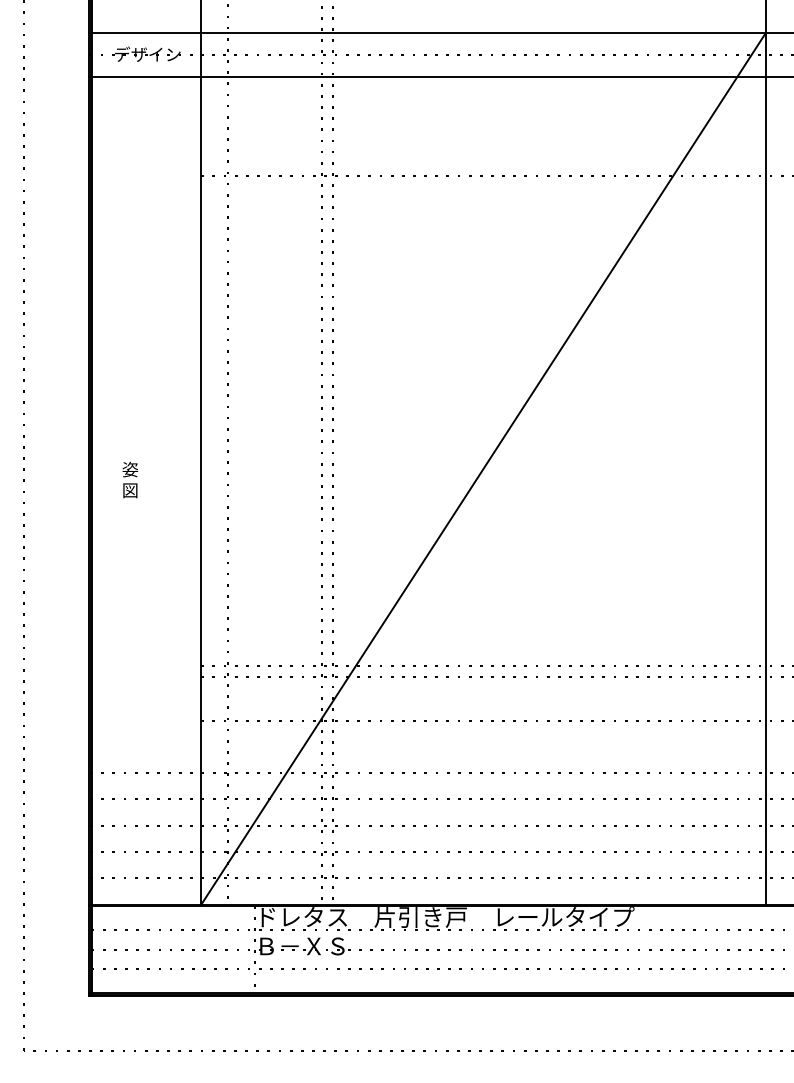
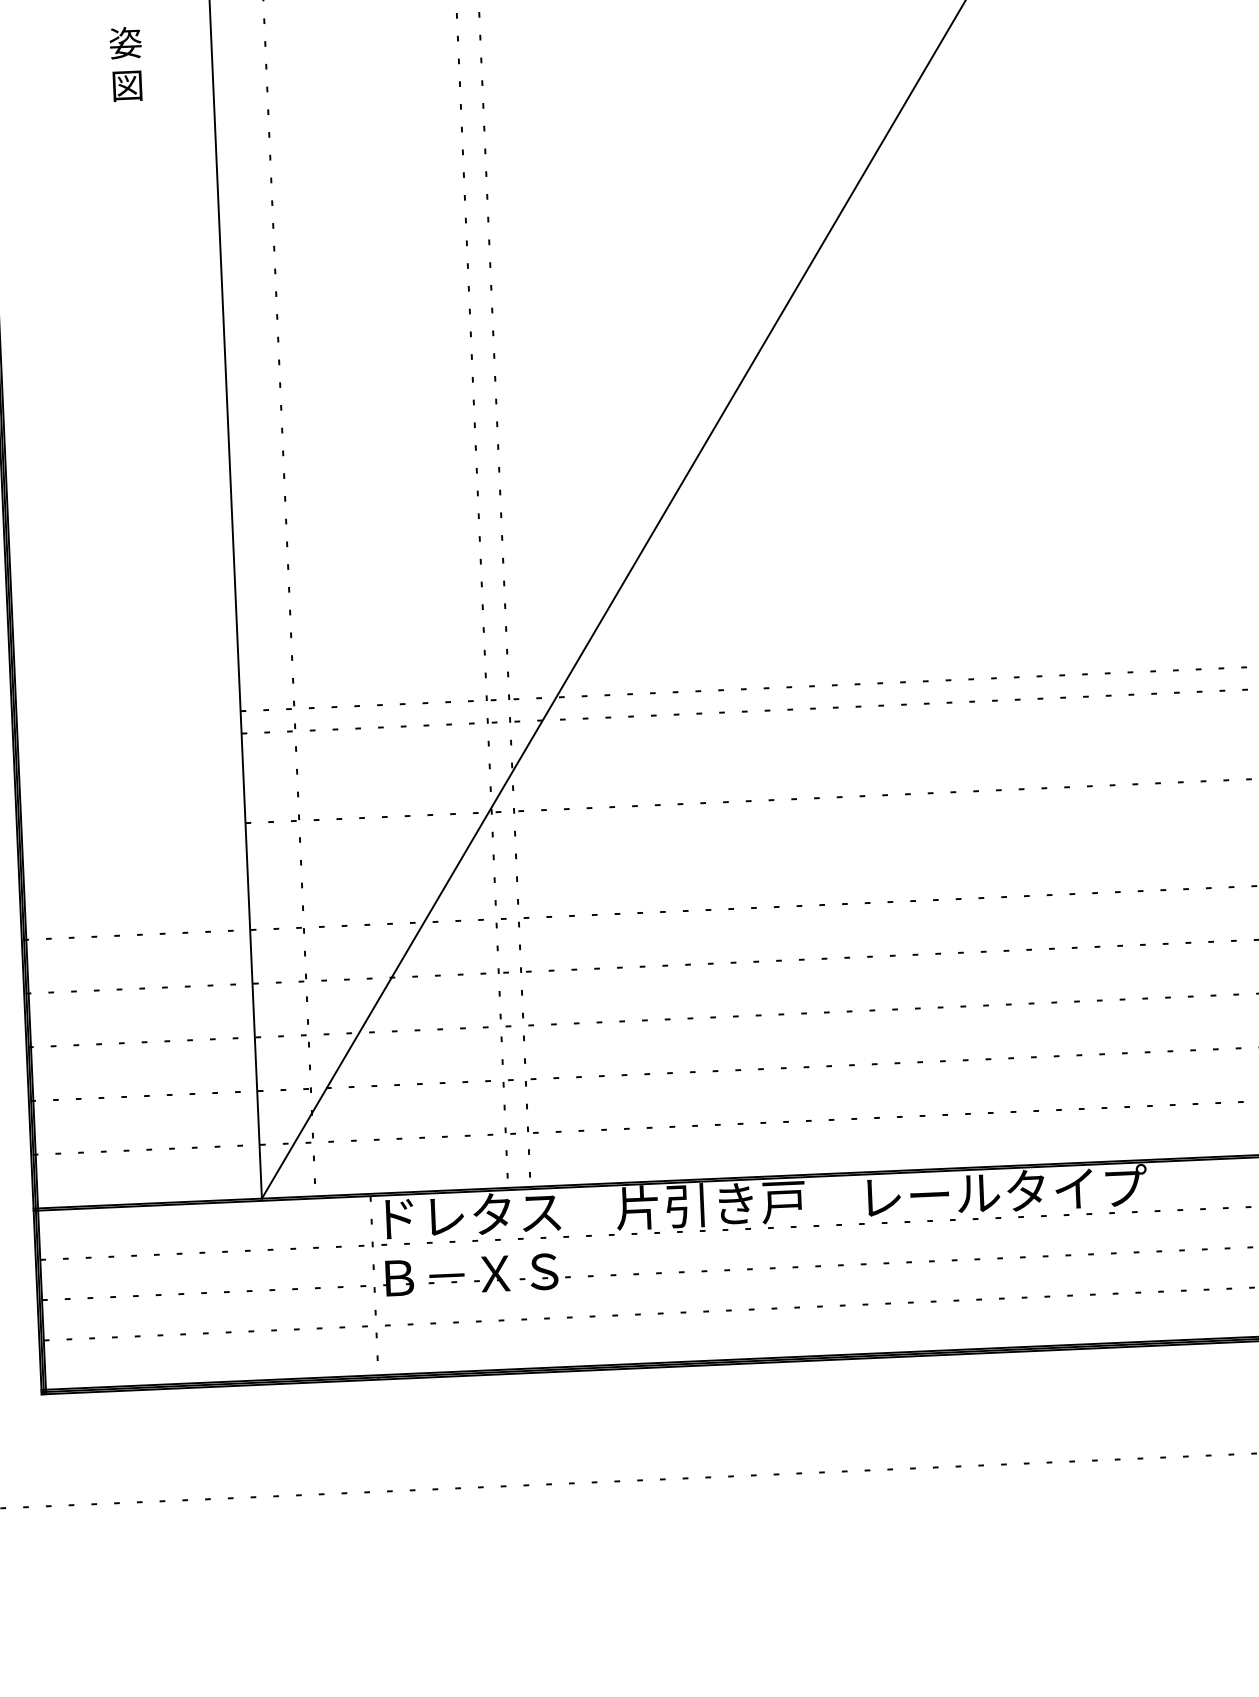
text: (130, 479) -> (126, 63), moved

